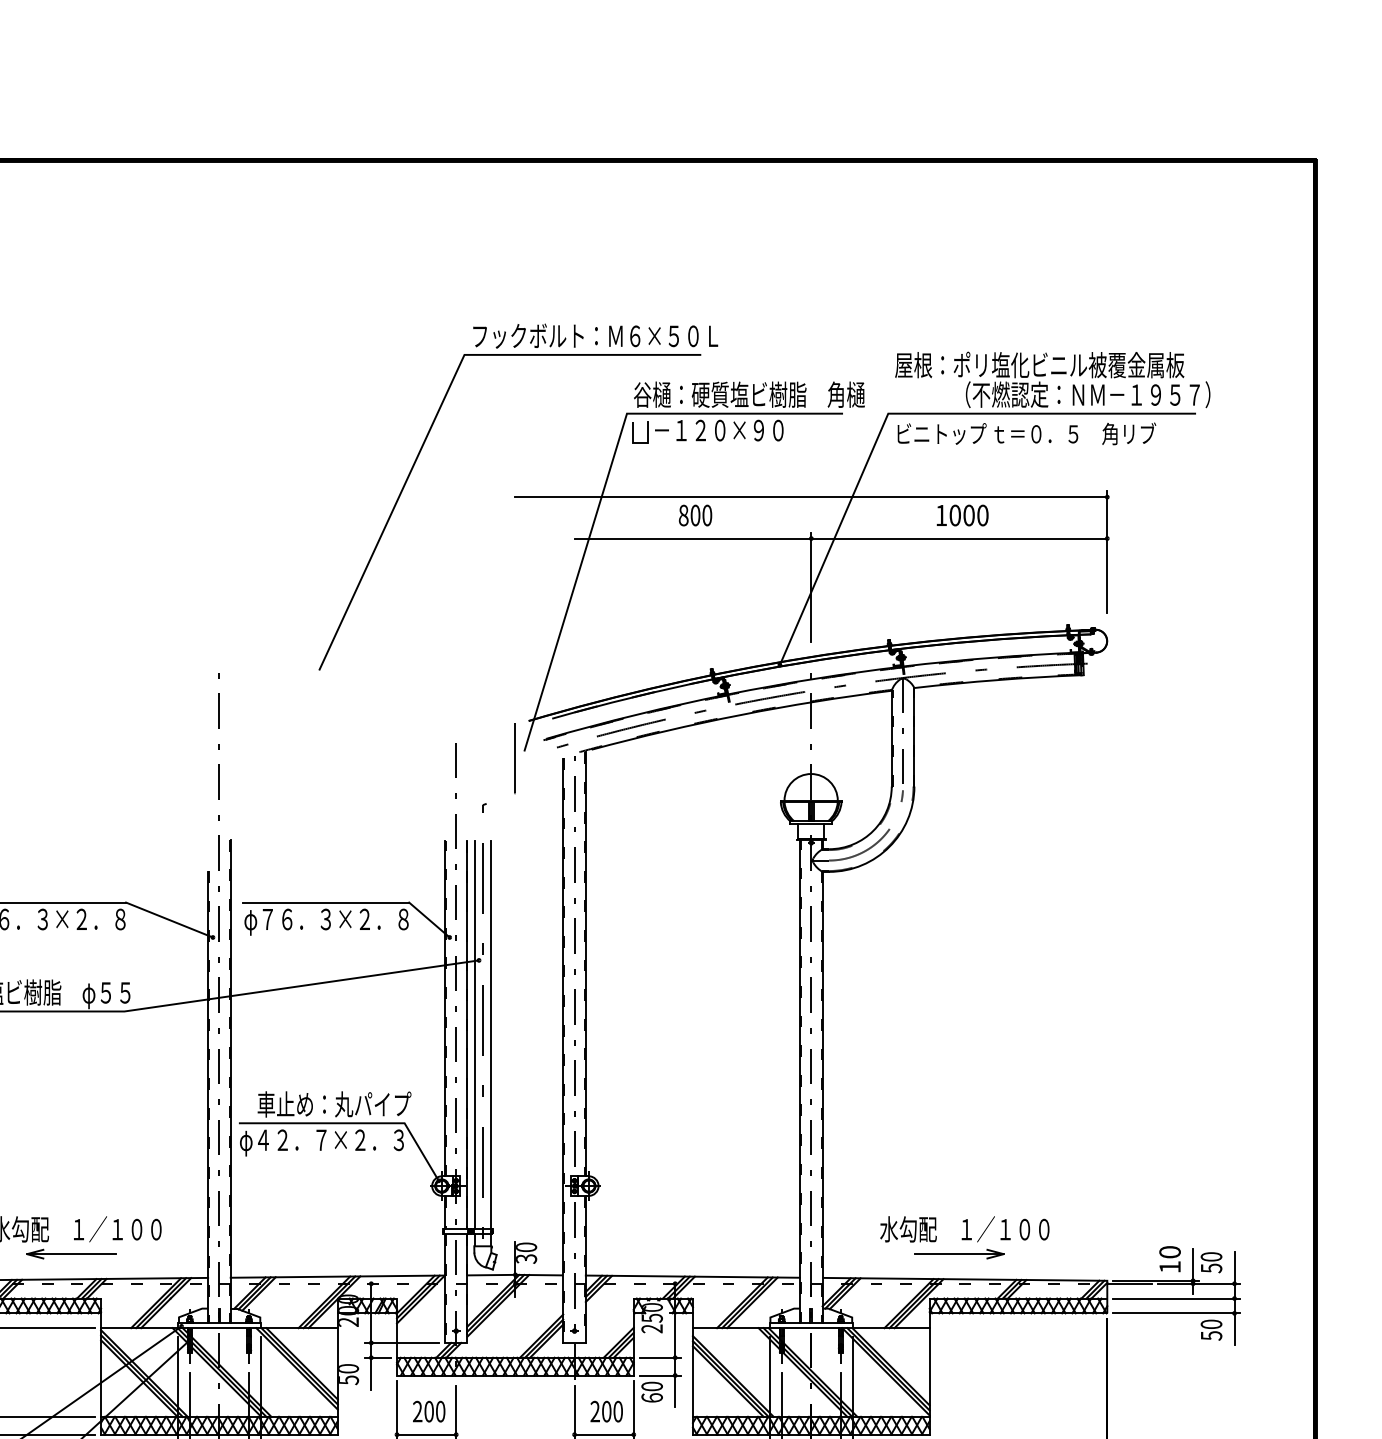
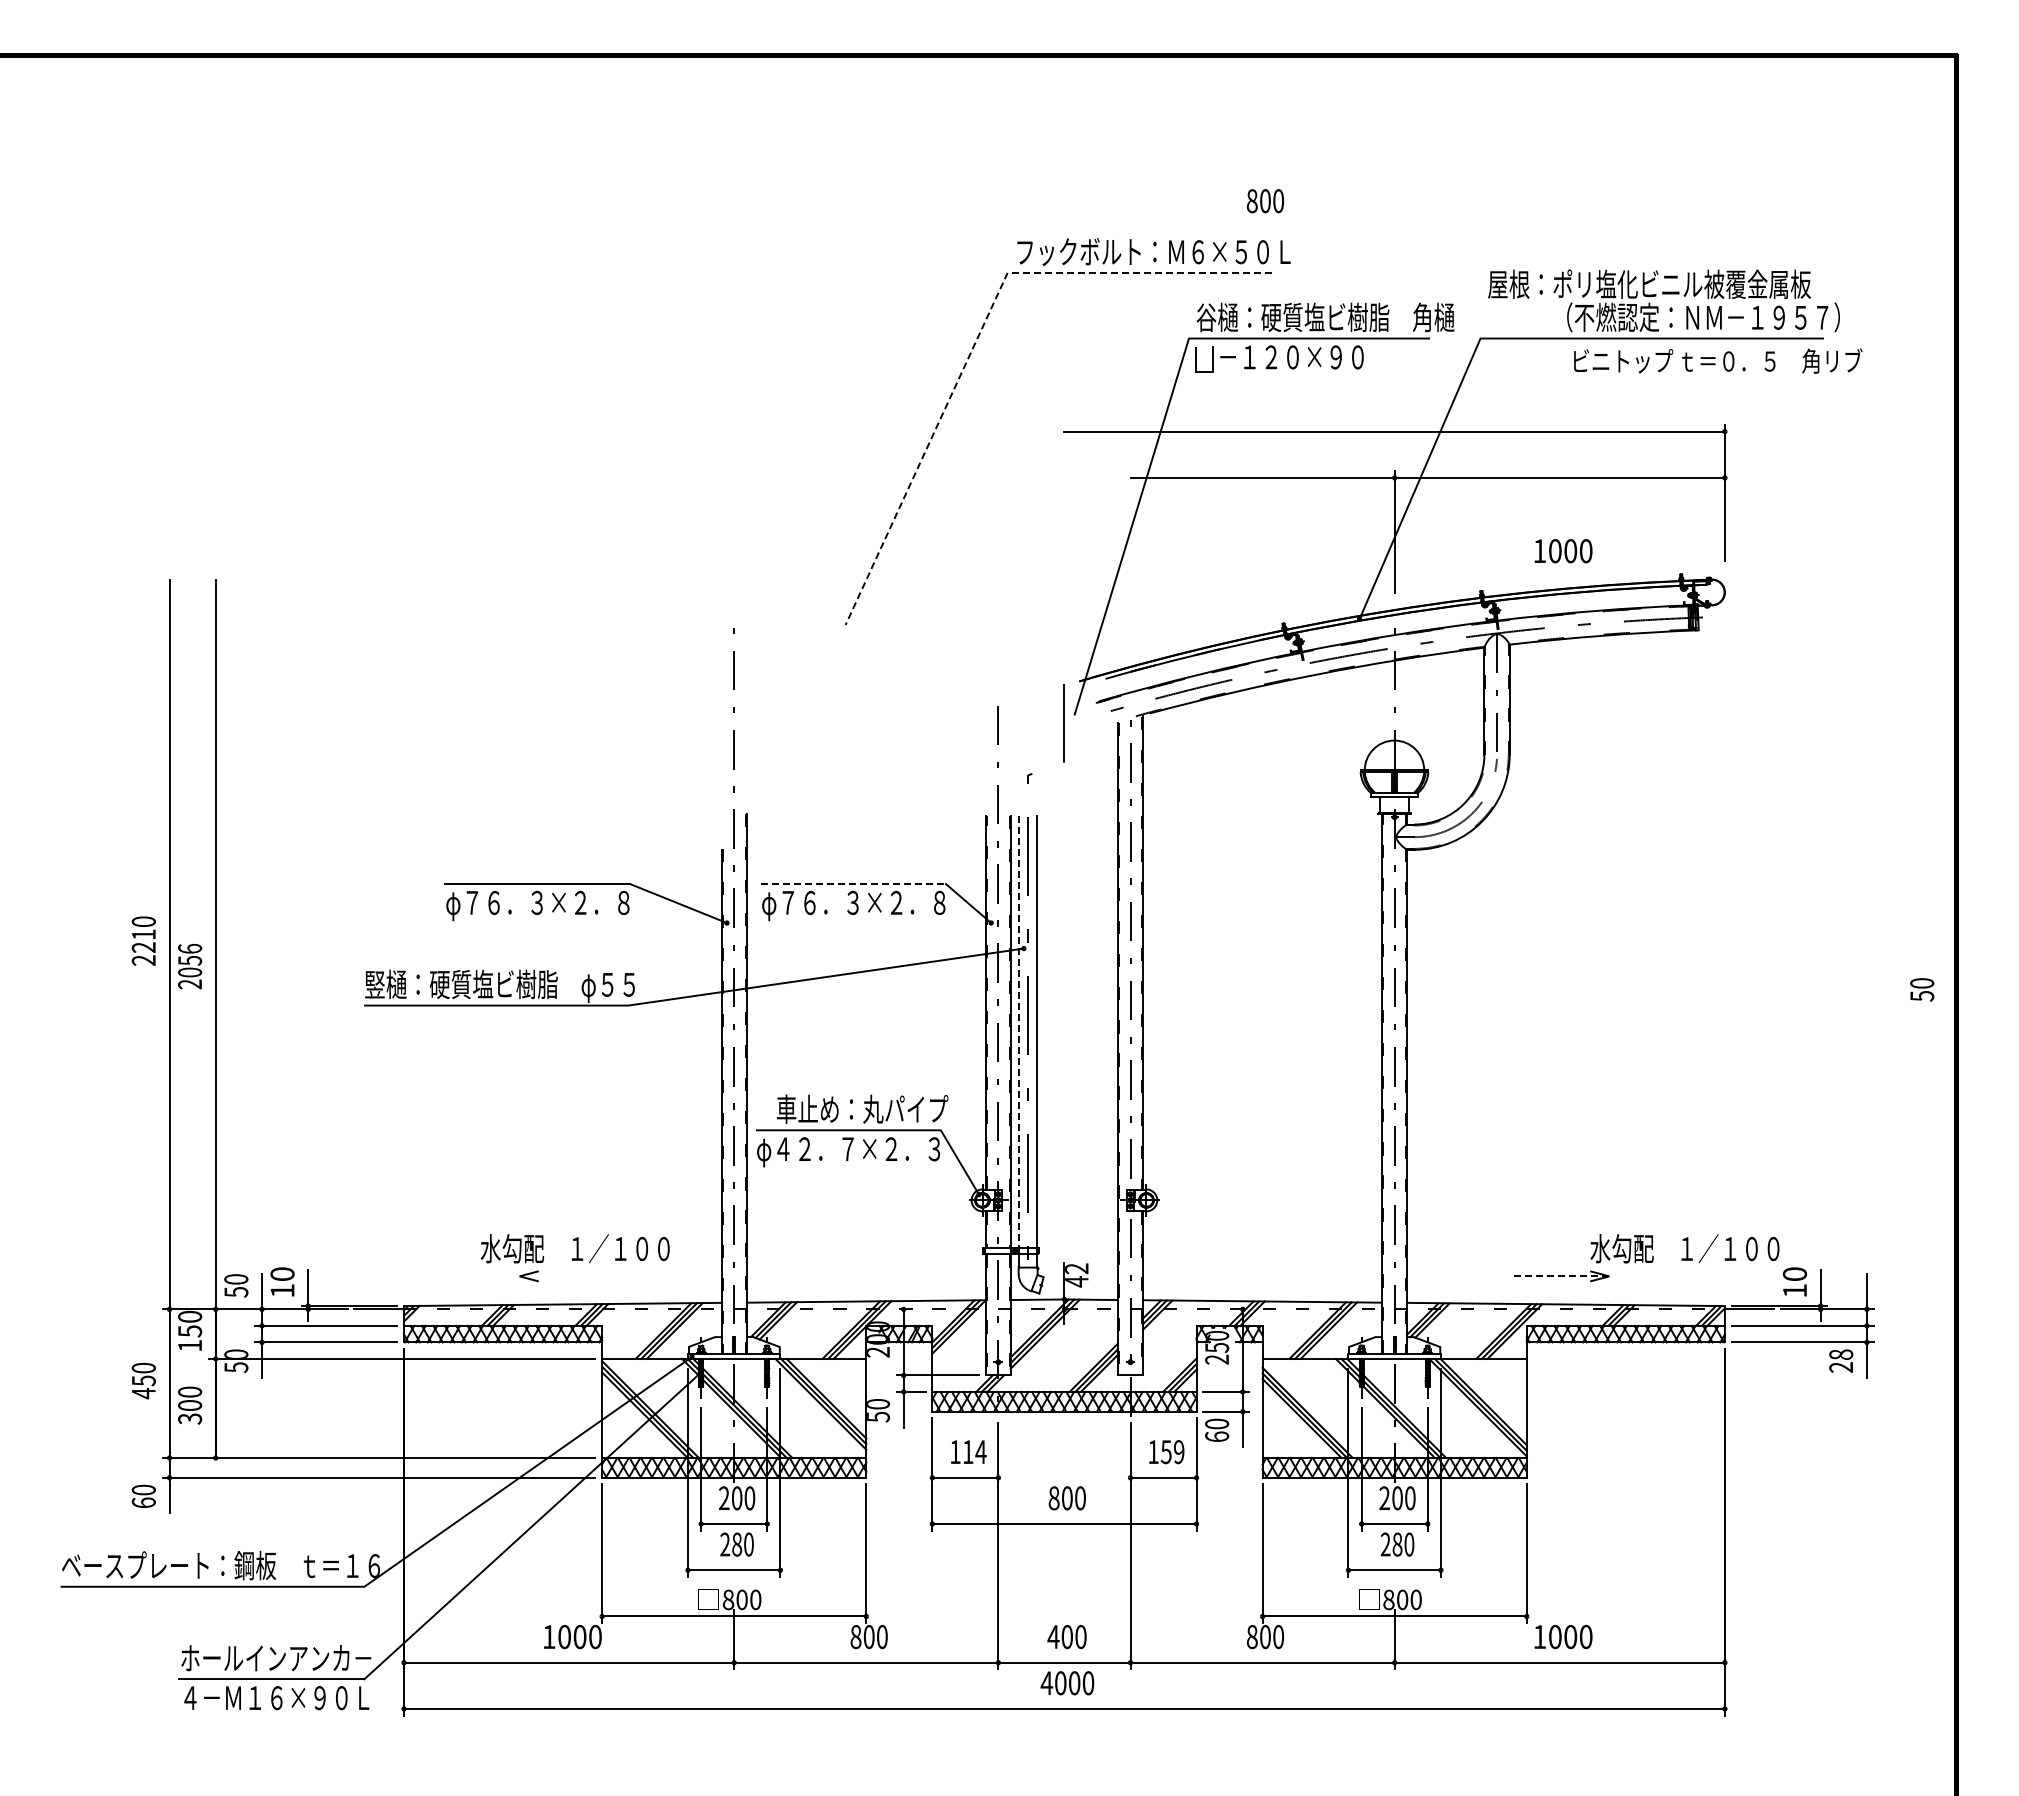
line: (441, 404) -> (982, 328), solid -> dashed
text: (1027, 433) -> (1718, 360), moved
text: (695, 515) -> (1265, 201), moved
text: (962, 515) -> (1563, 551), moved
line: (326, 902) -> (853, 884), solid -> dashed
line: (475, 1035) -> (1019, 1032), solid -> dashed
text: (964, 1229) -> (1684, 1248), moved
text: (526, 1253) -> (1076, 1275), 30 -> 42
line: (70, 1254) -> (568, 1276), removed
line: (959, 1254) -> (1559, 1276), solid -> dashed
text: (1211, 1262) -> (1922, 989), moved
text: (1211, 1329) -> (1841, 1360), 50 -> 28
text: (429, 1412) -> (968, 1452), 200 -> 114
text: (606, 1412) -> (1166, 1452), 200 -> 159

